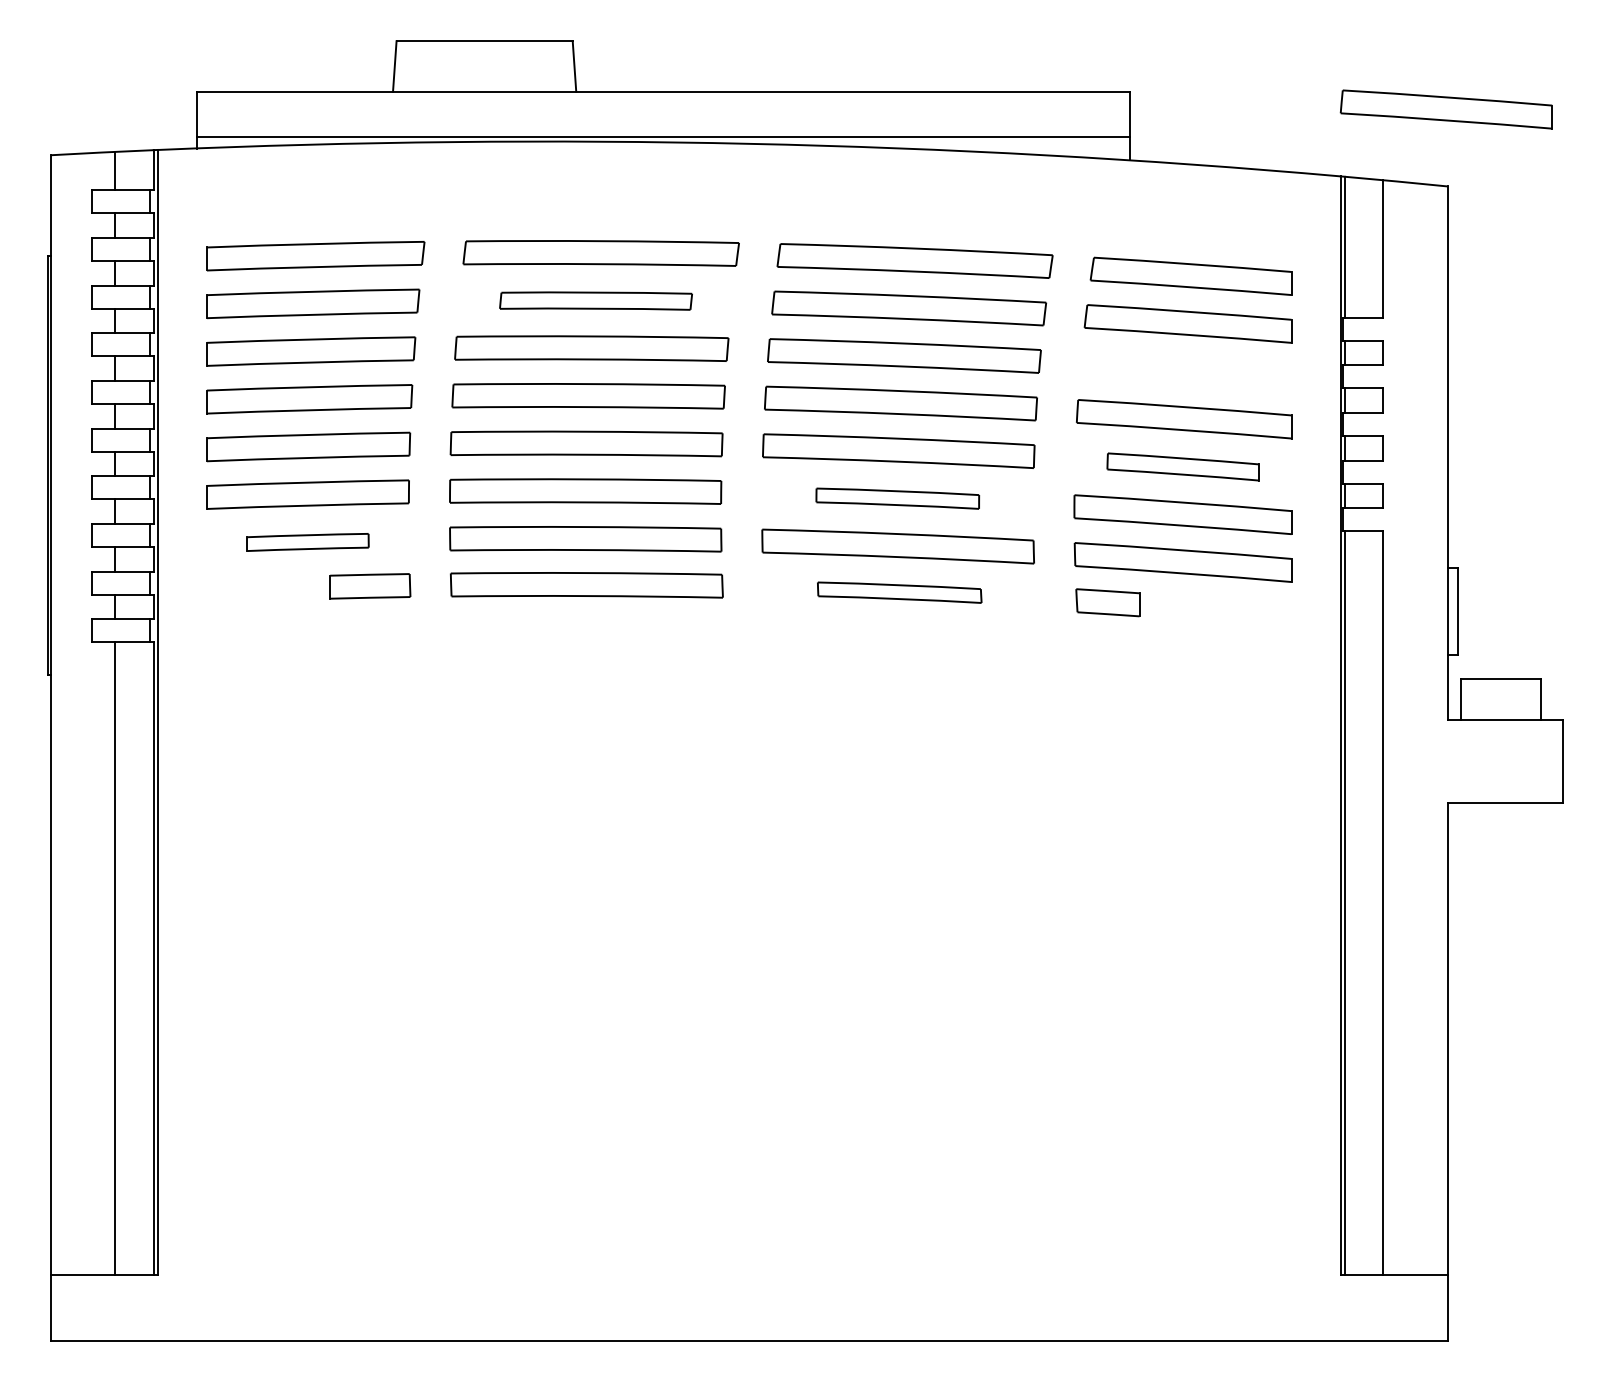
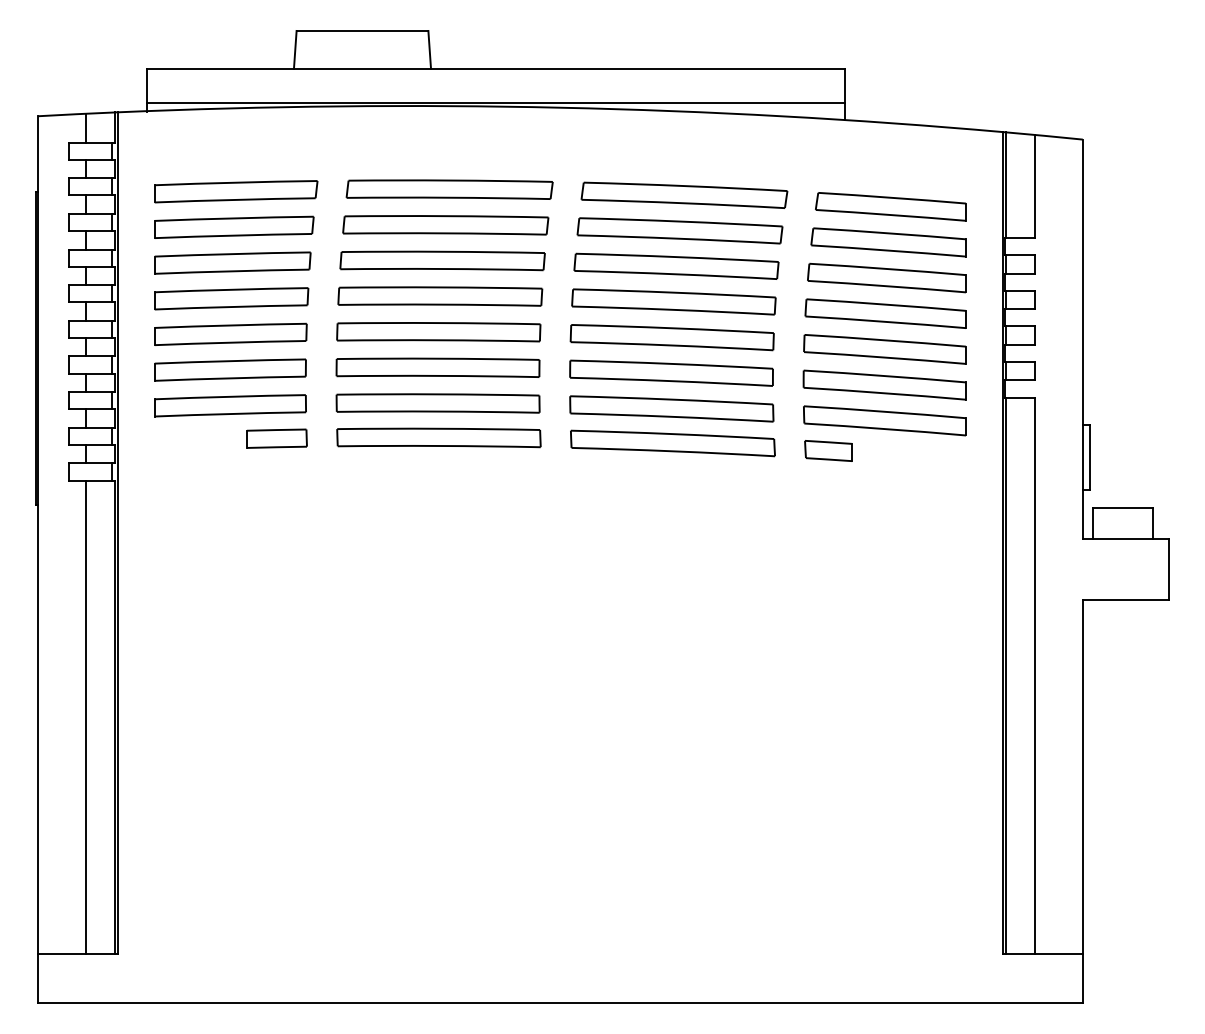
part: (1445, 108) -> (886, 277), moved
part: (595, 301) -> (445, 225), size x1.43
part: (1182, 467) -> (884, 349), size x1.43
part: (897, 497) -> (671, 372), size x1.67
part: (308, 541) -> (230, 405), size x1.67
part: (899, 592) -> (672, 443), size x1.67

